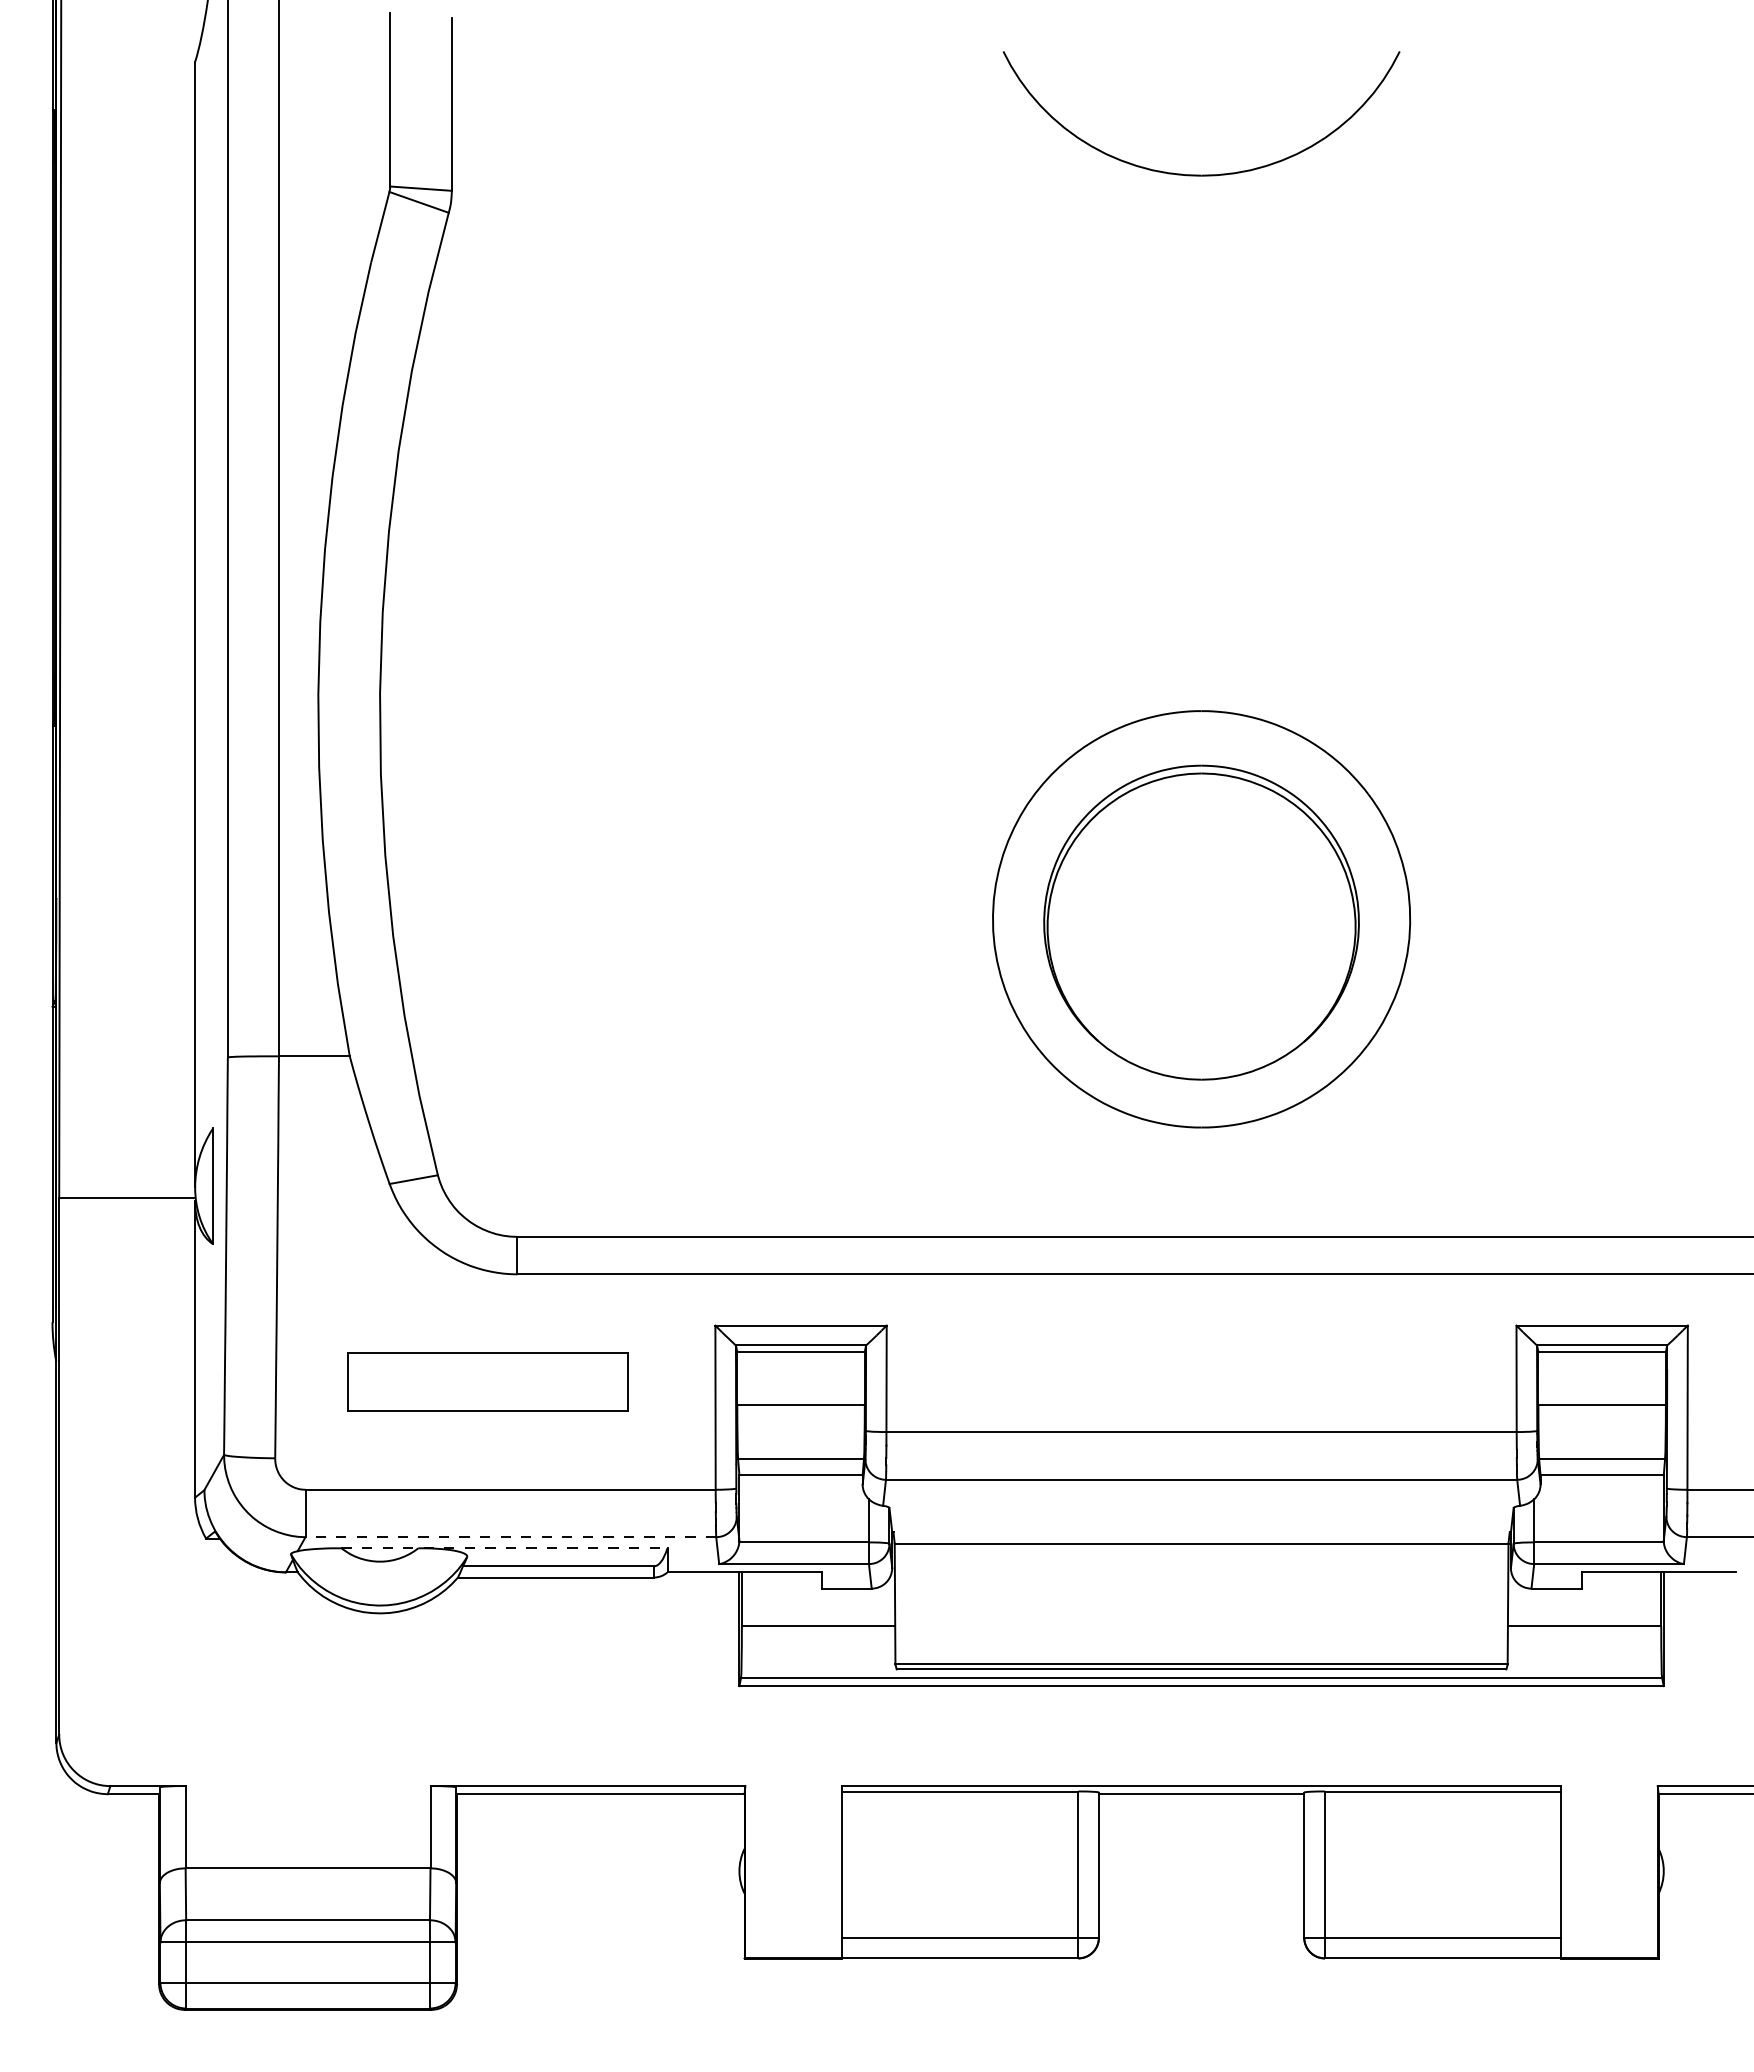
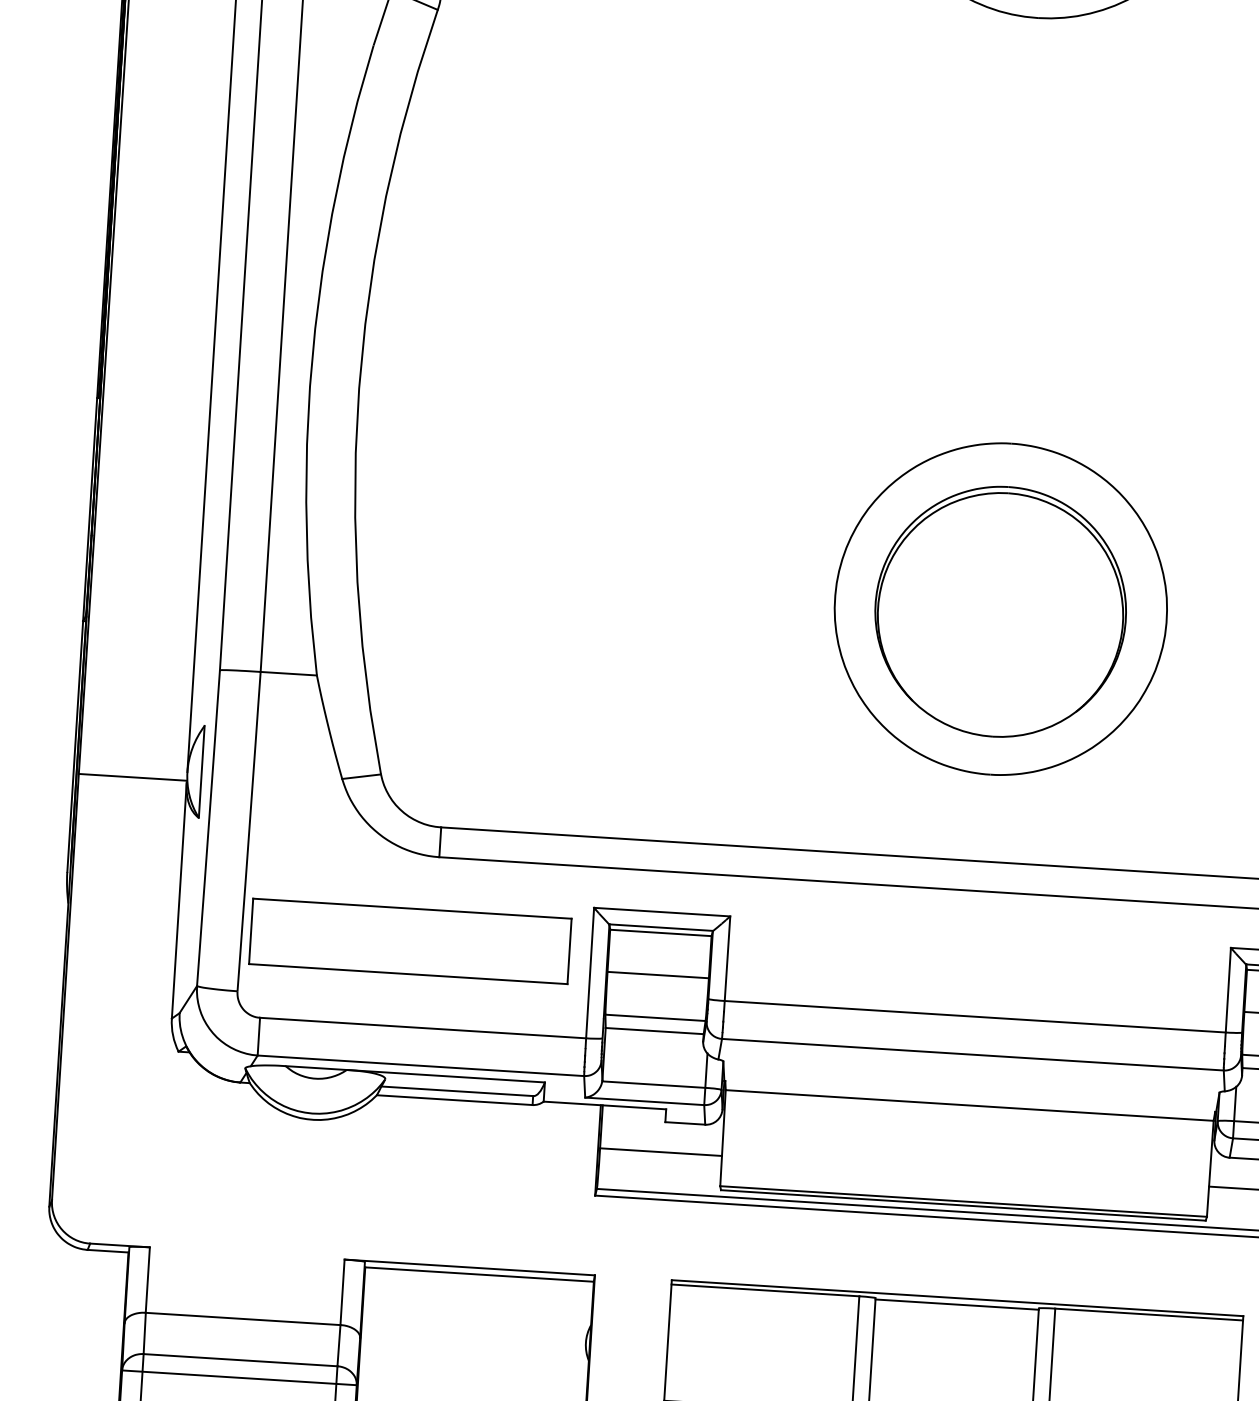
part: (487, 1381) -> (410, 940), size x1.43
line: (510, 1537) -> (420, 1066), dashed -> solid
line: (505, 1548) -> (416, 1074), dashed -> solid

